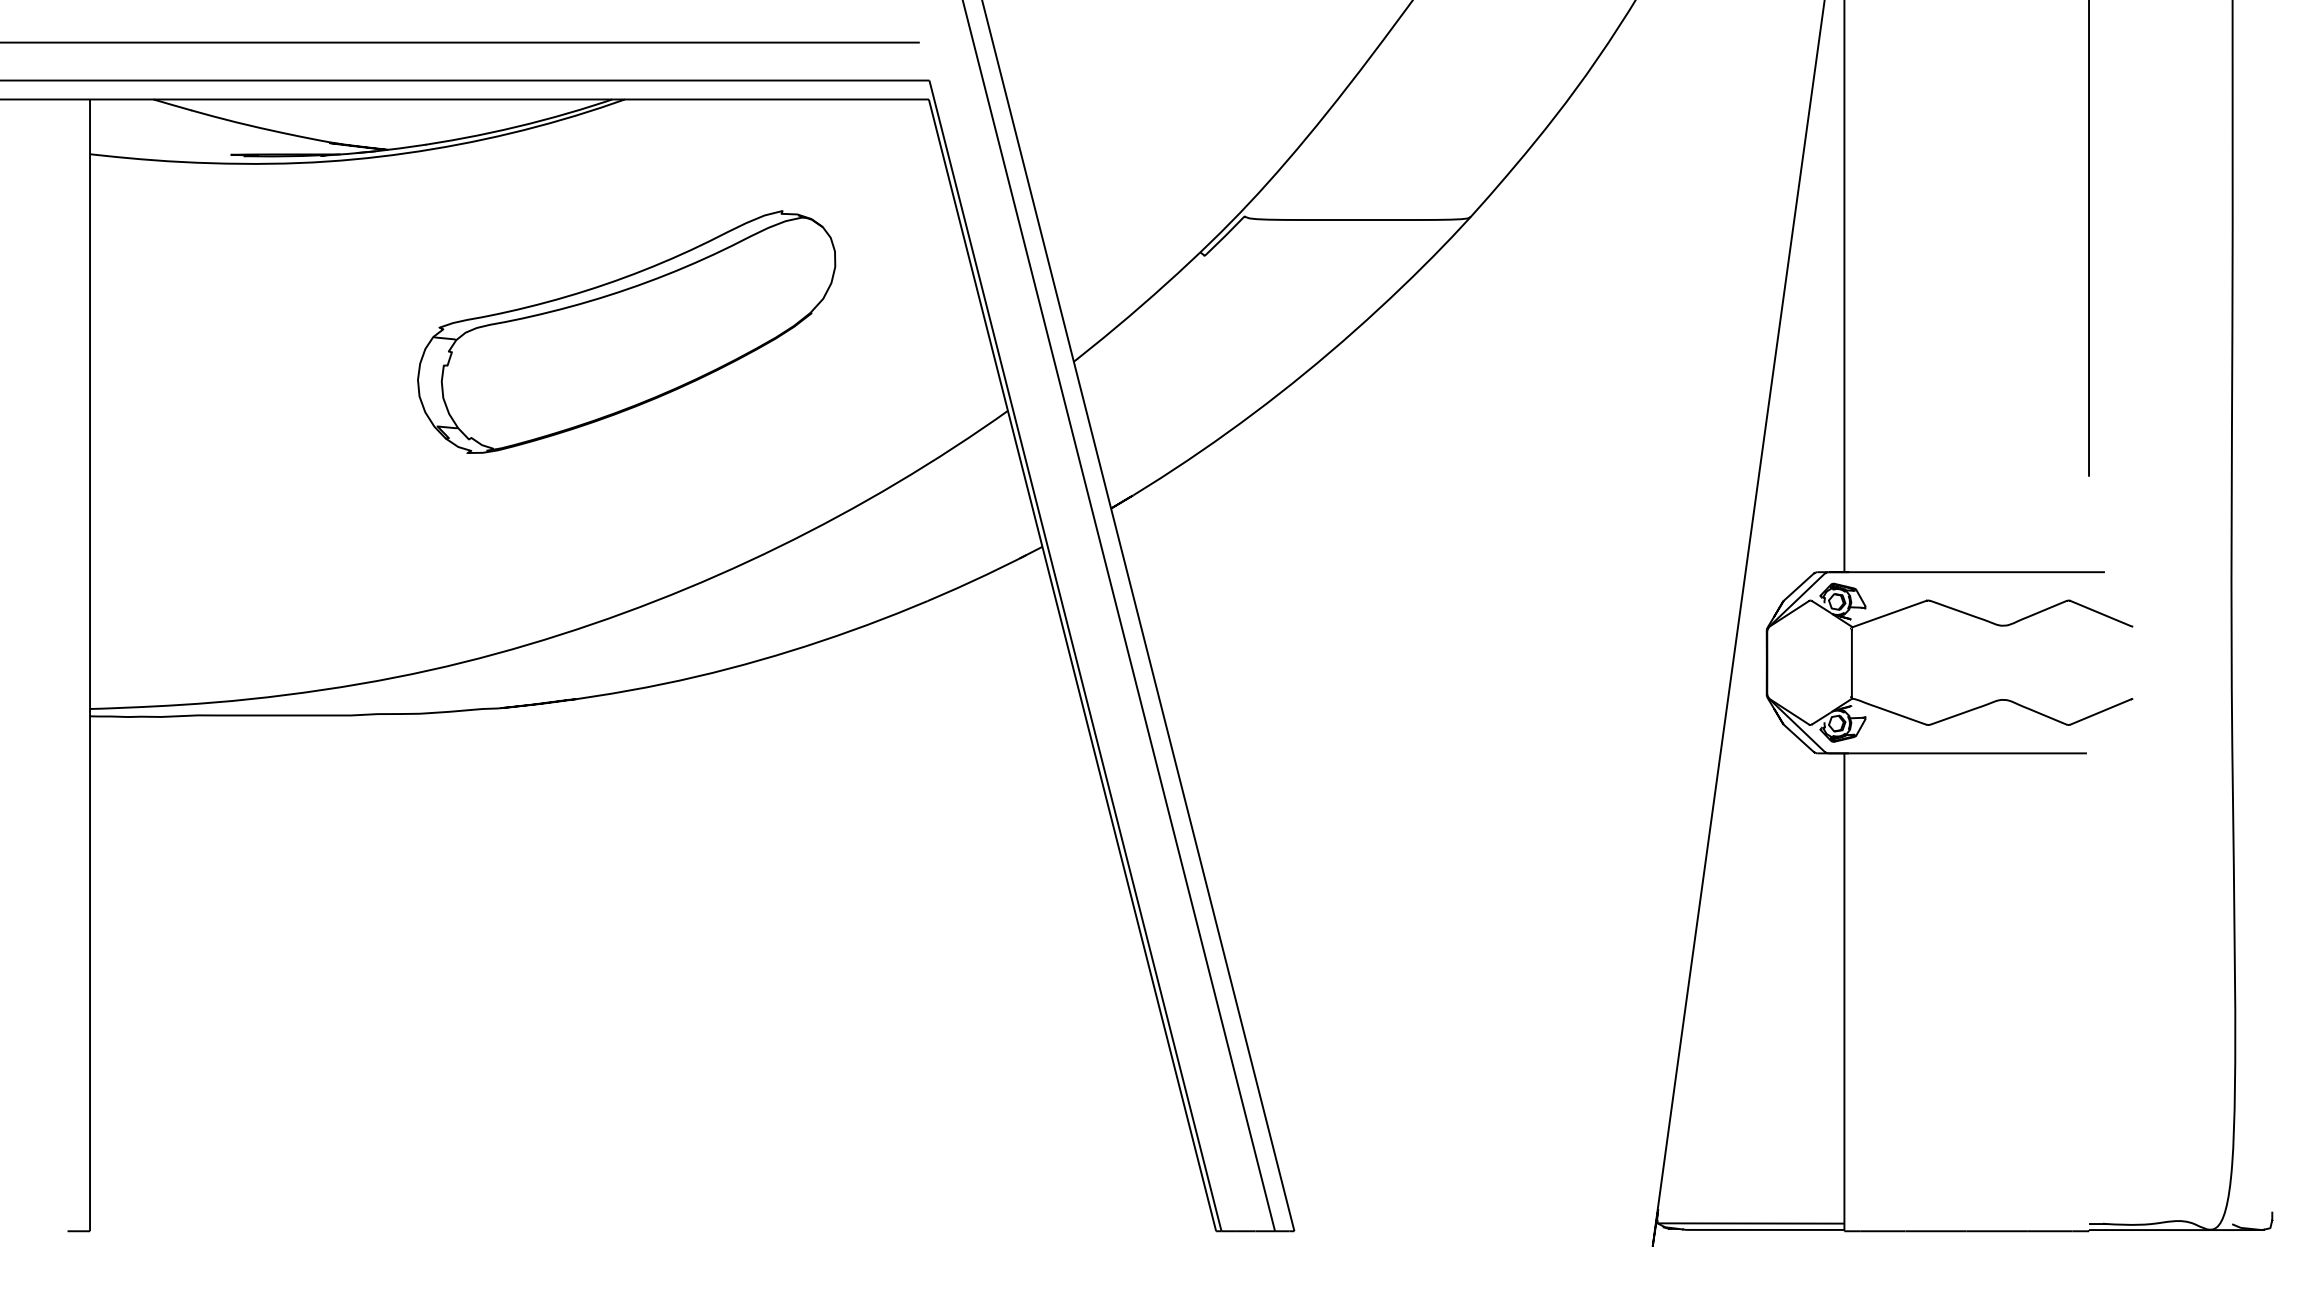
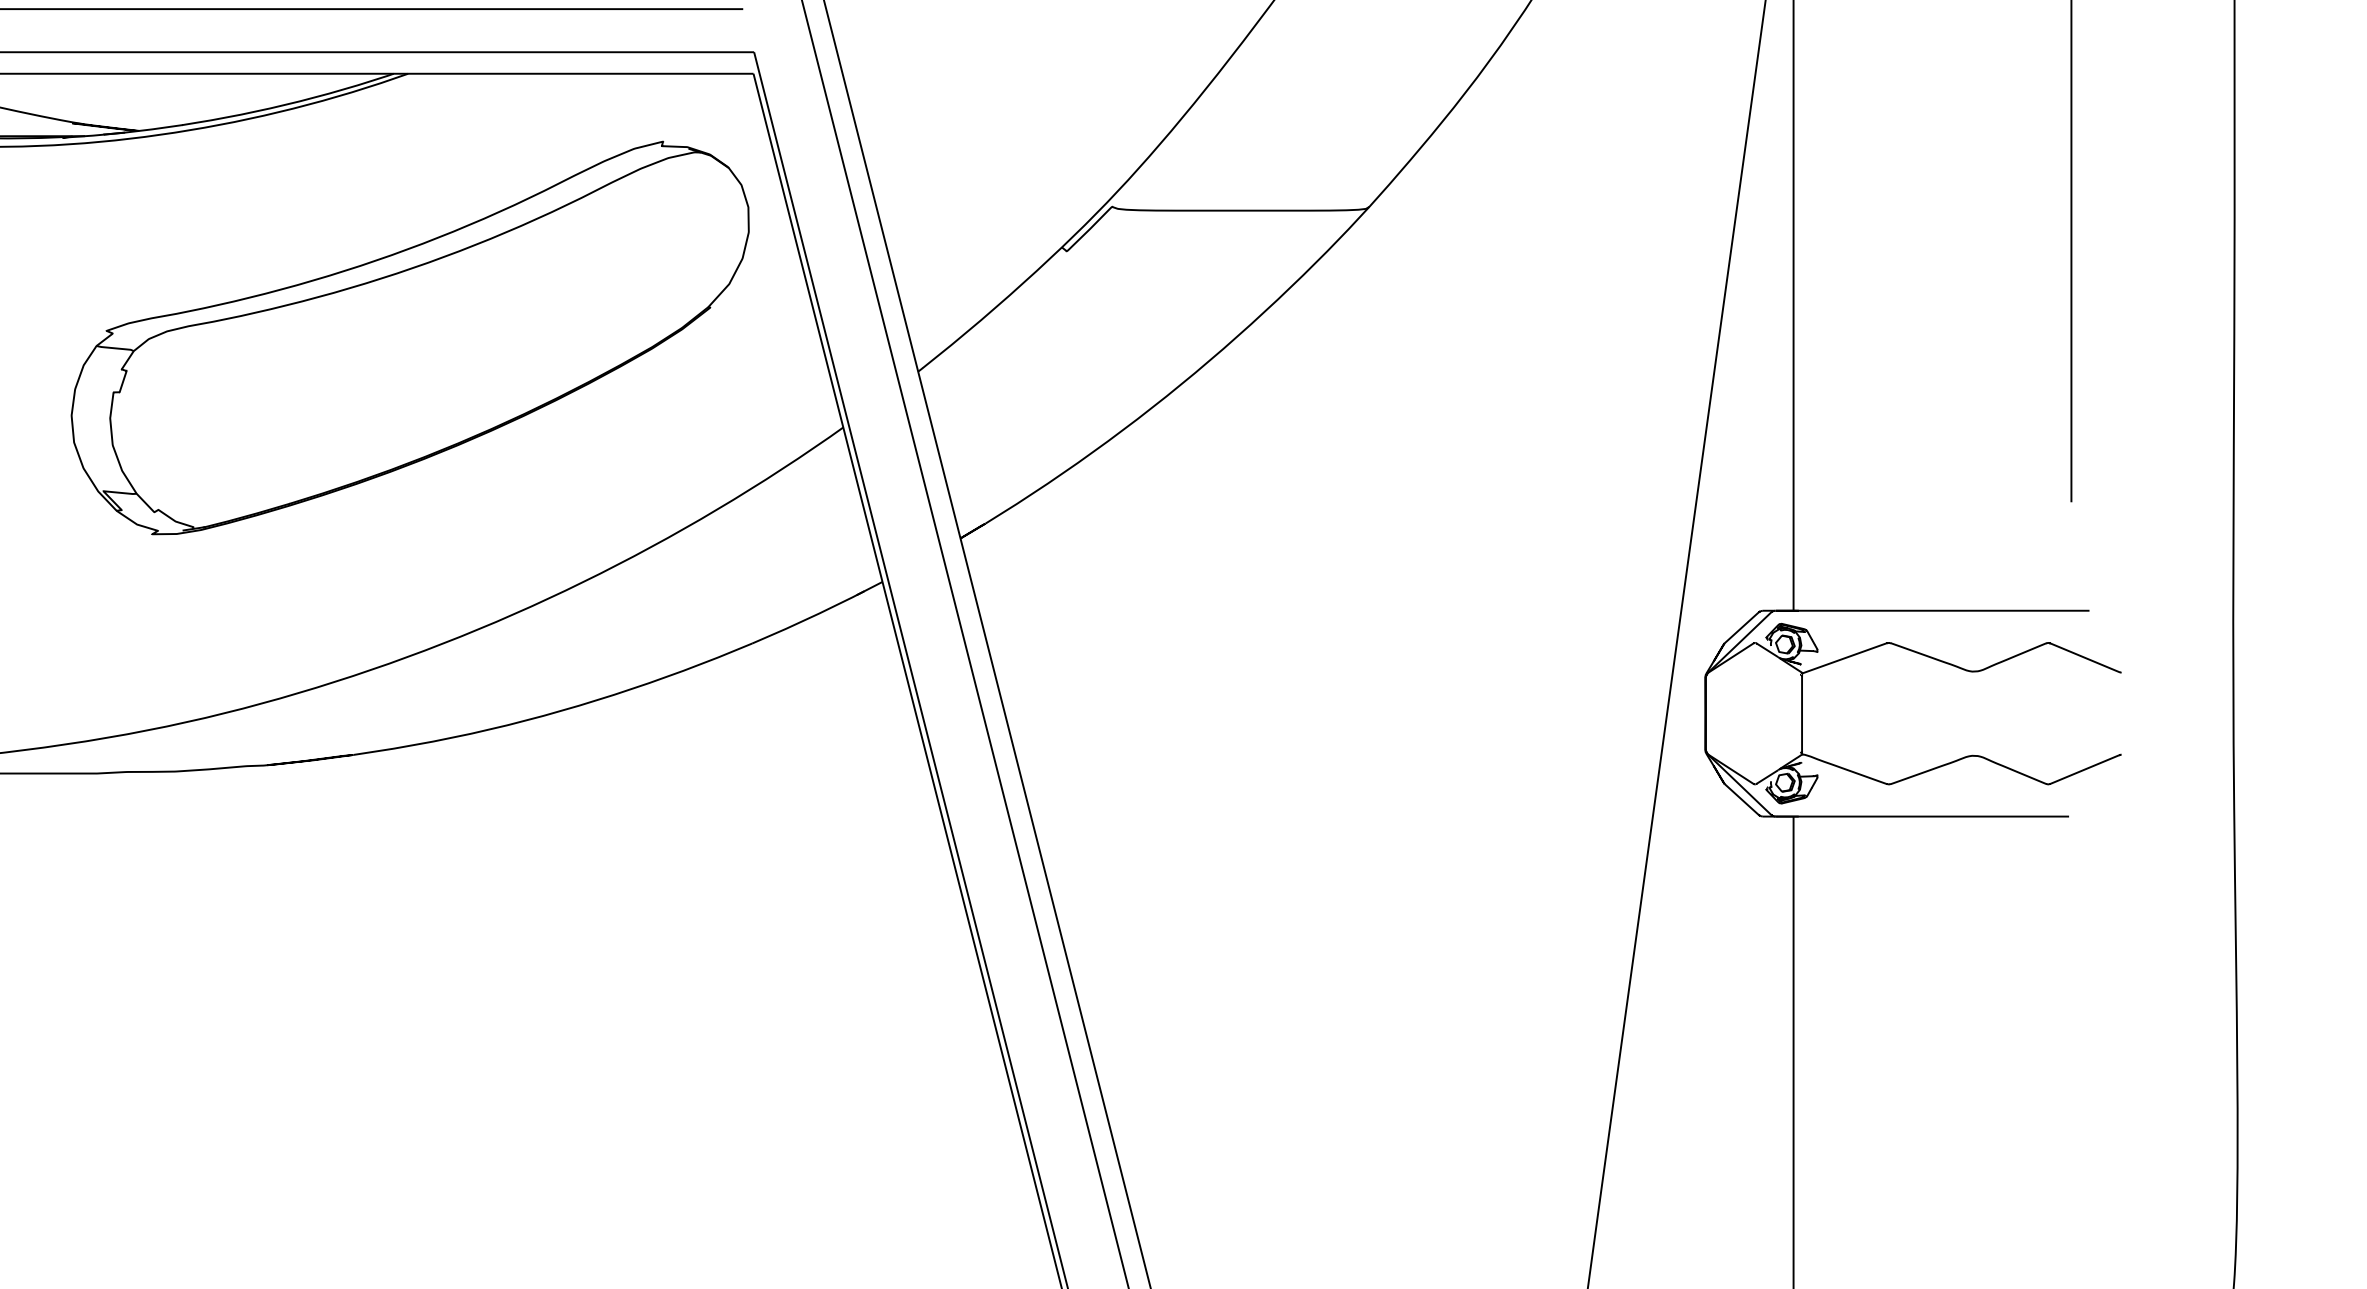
part: (626, 331) -> (410, 337), size x1.43

